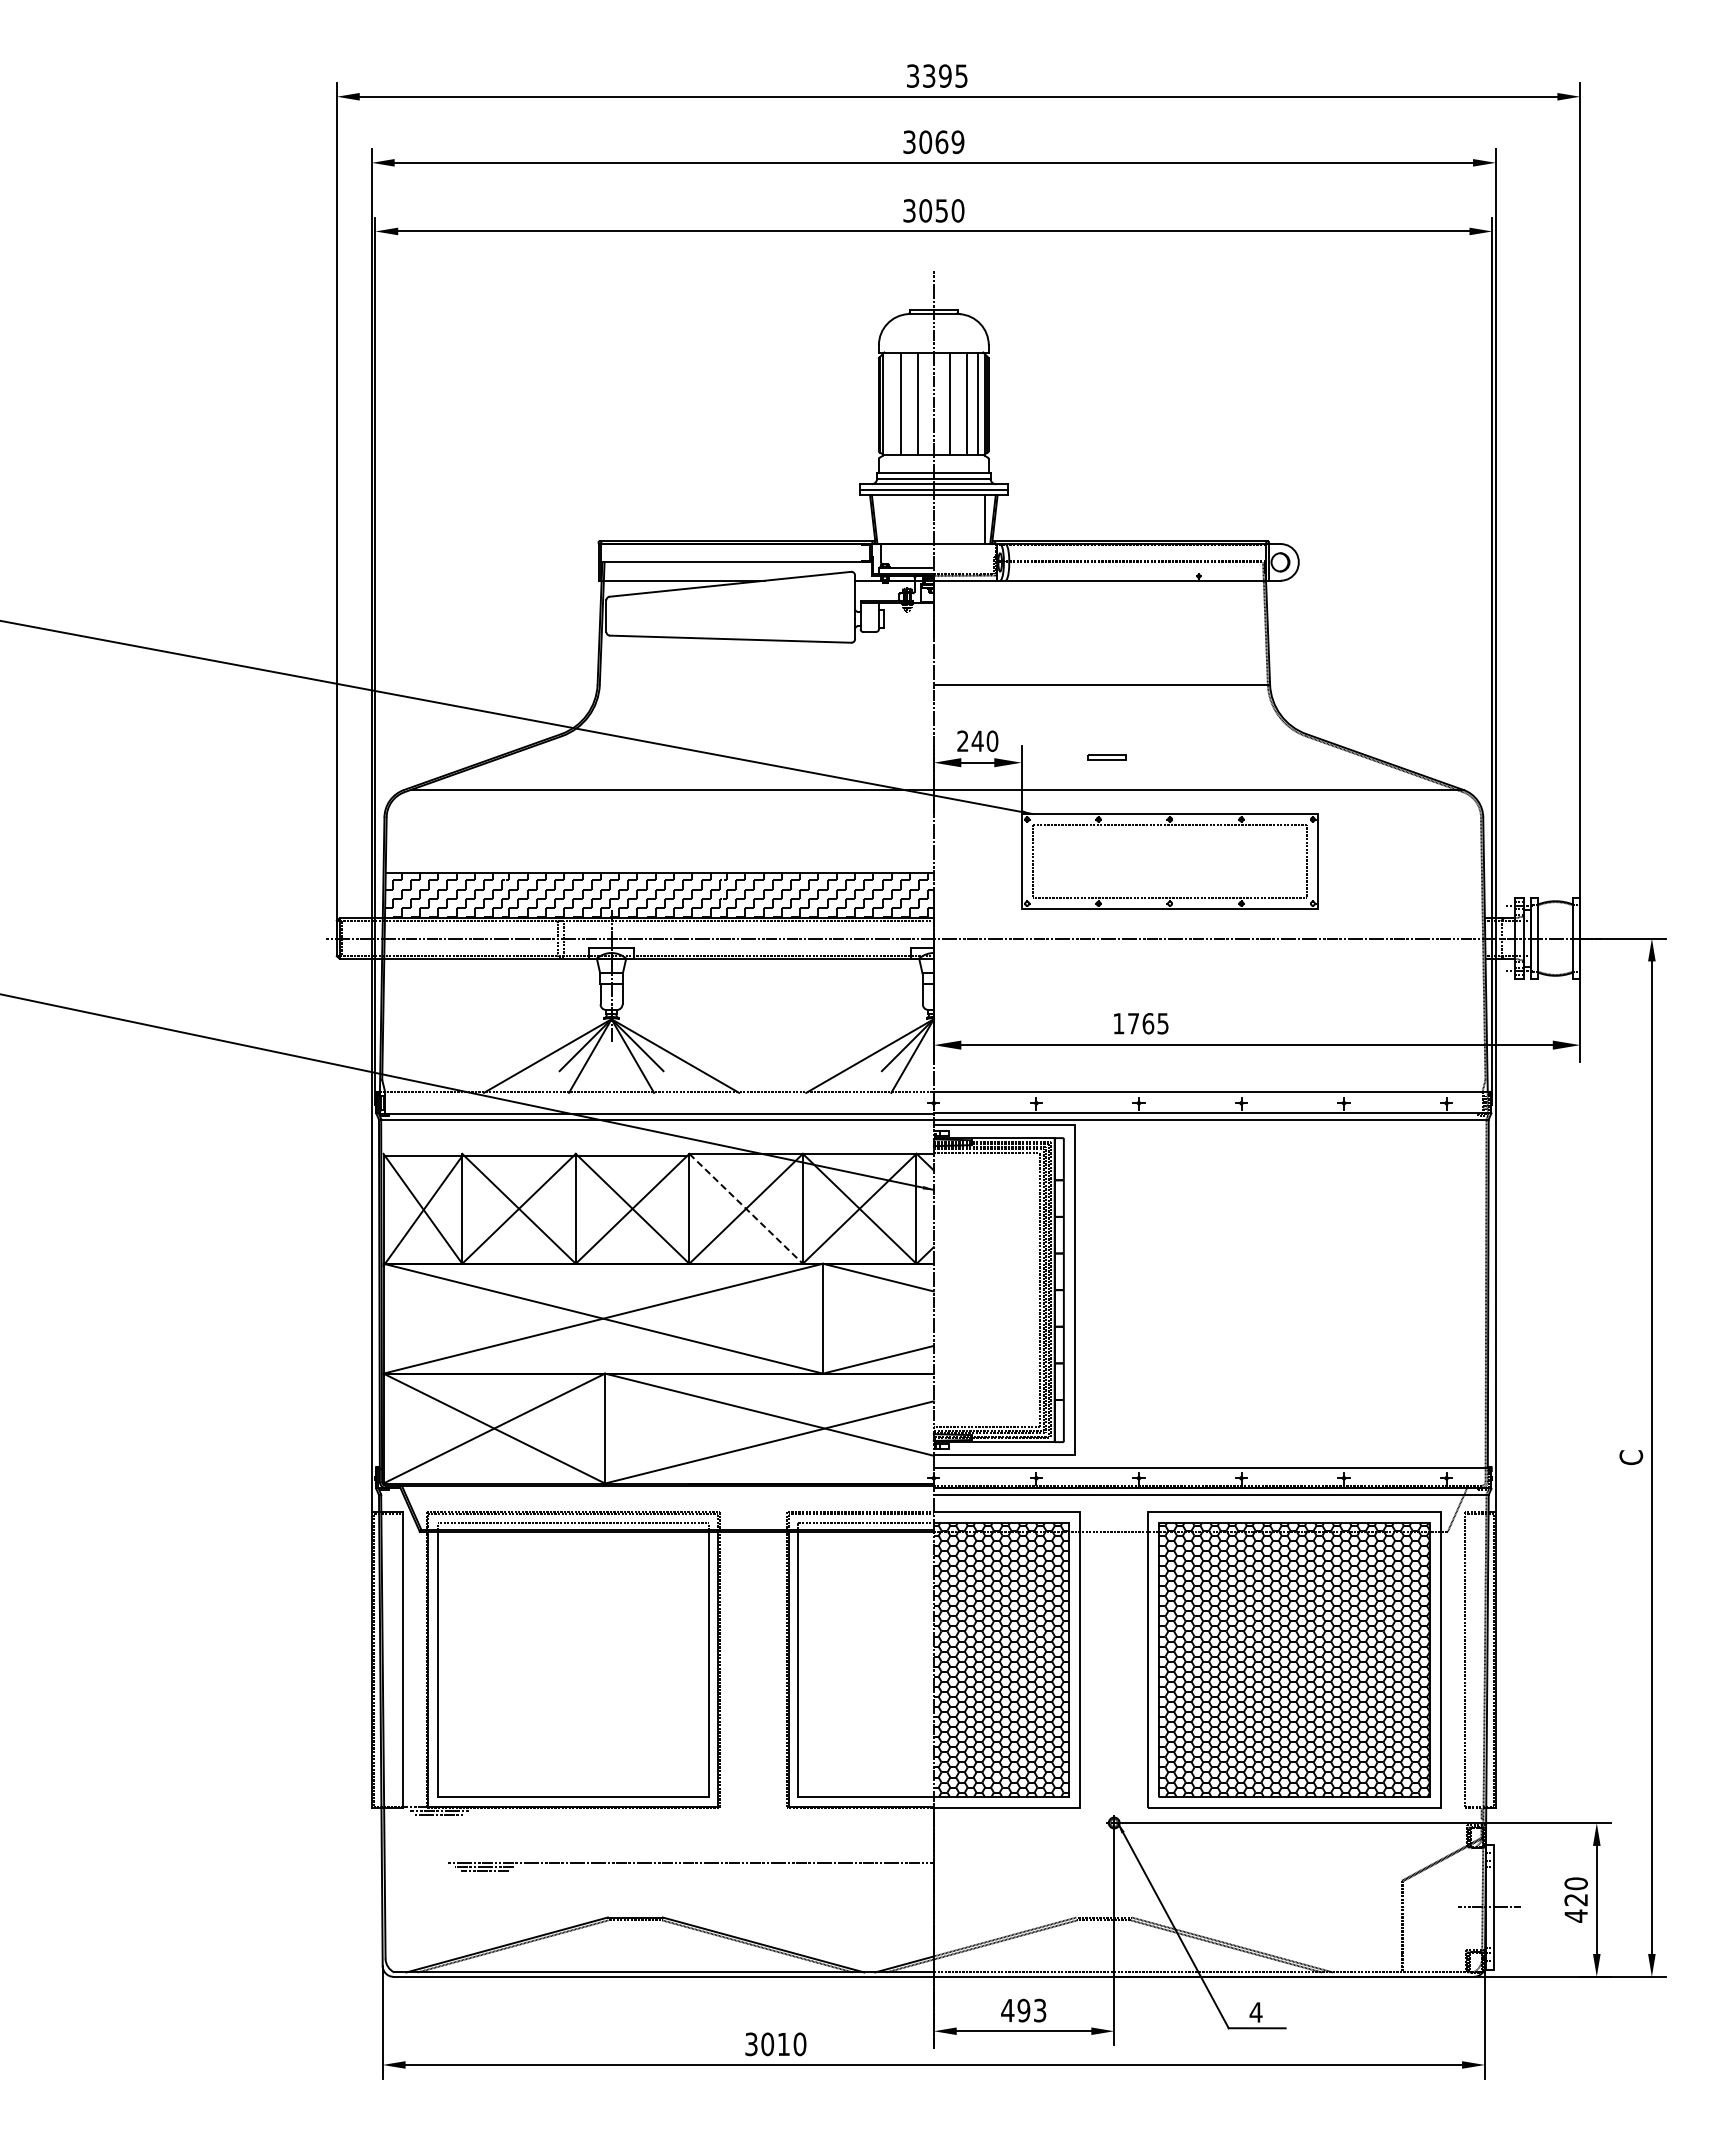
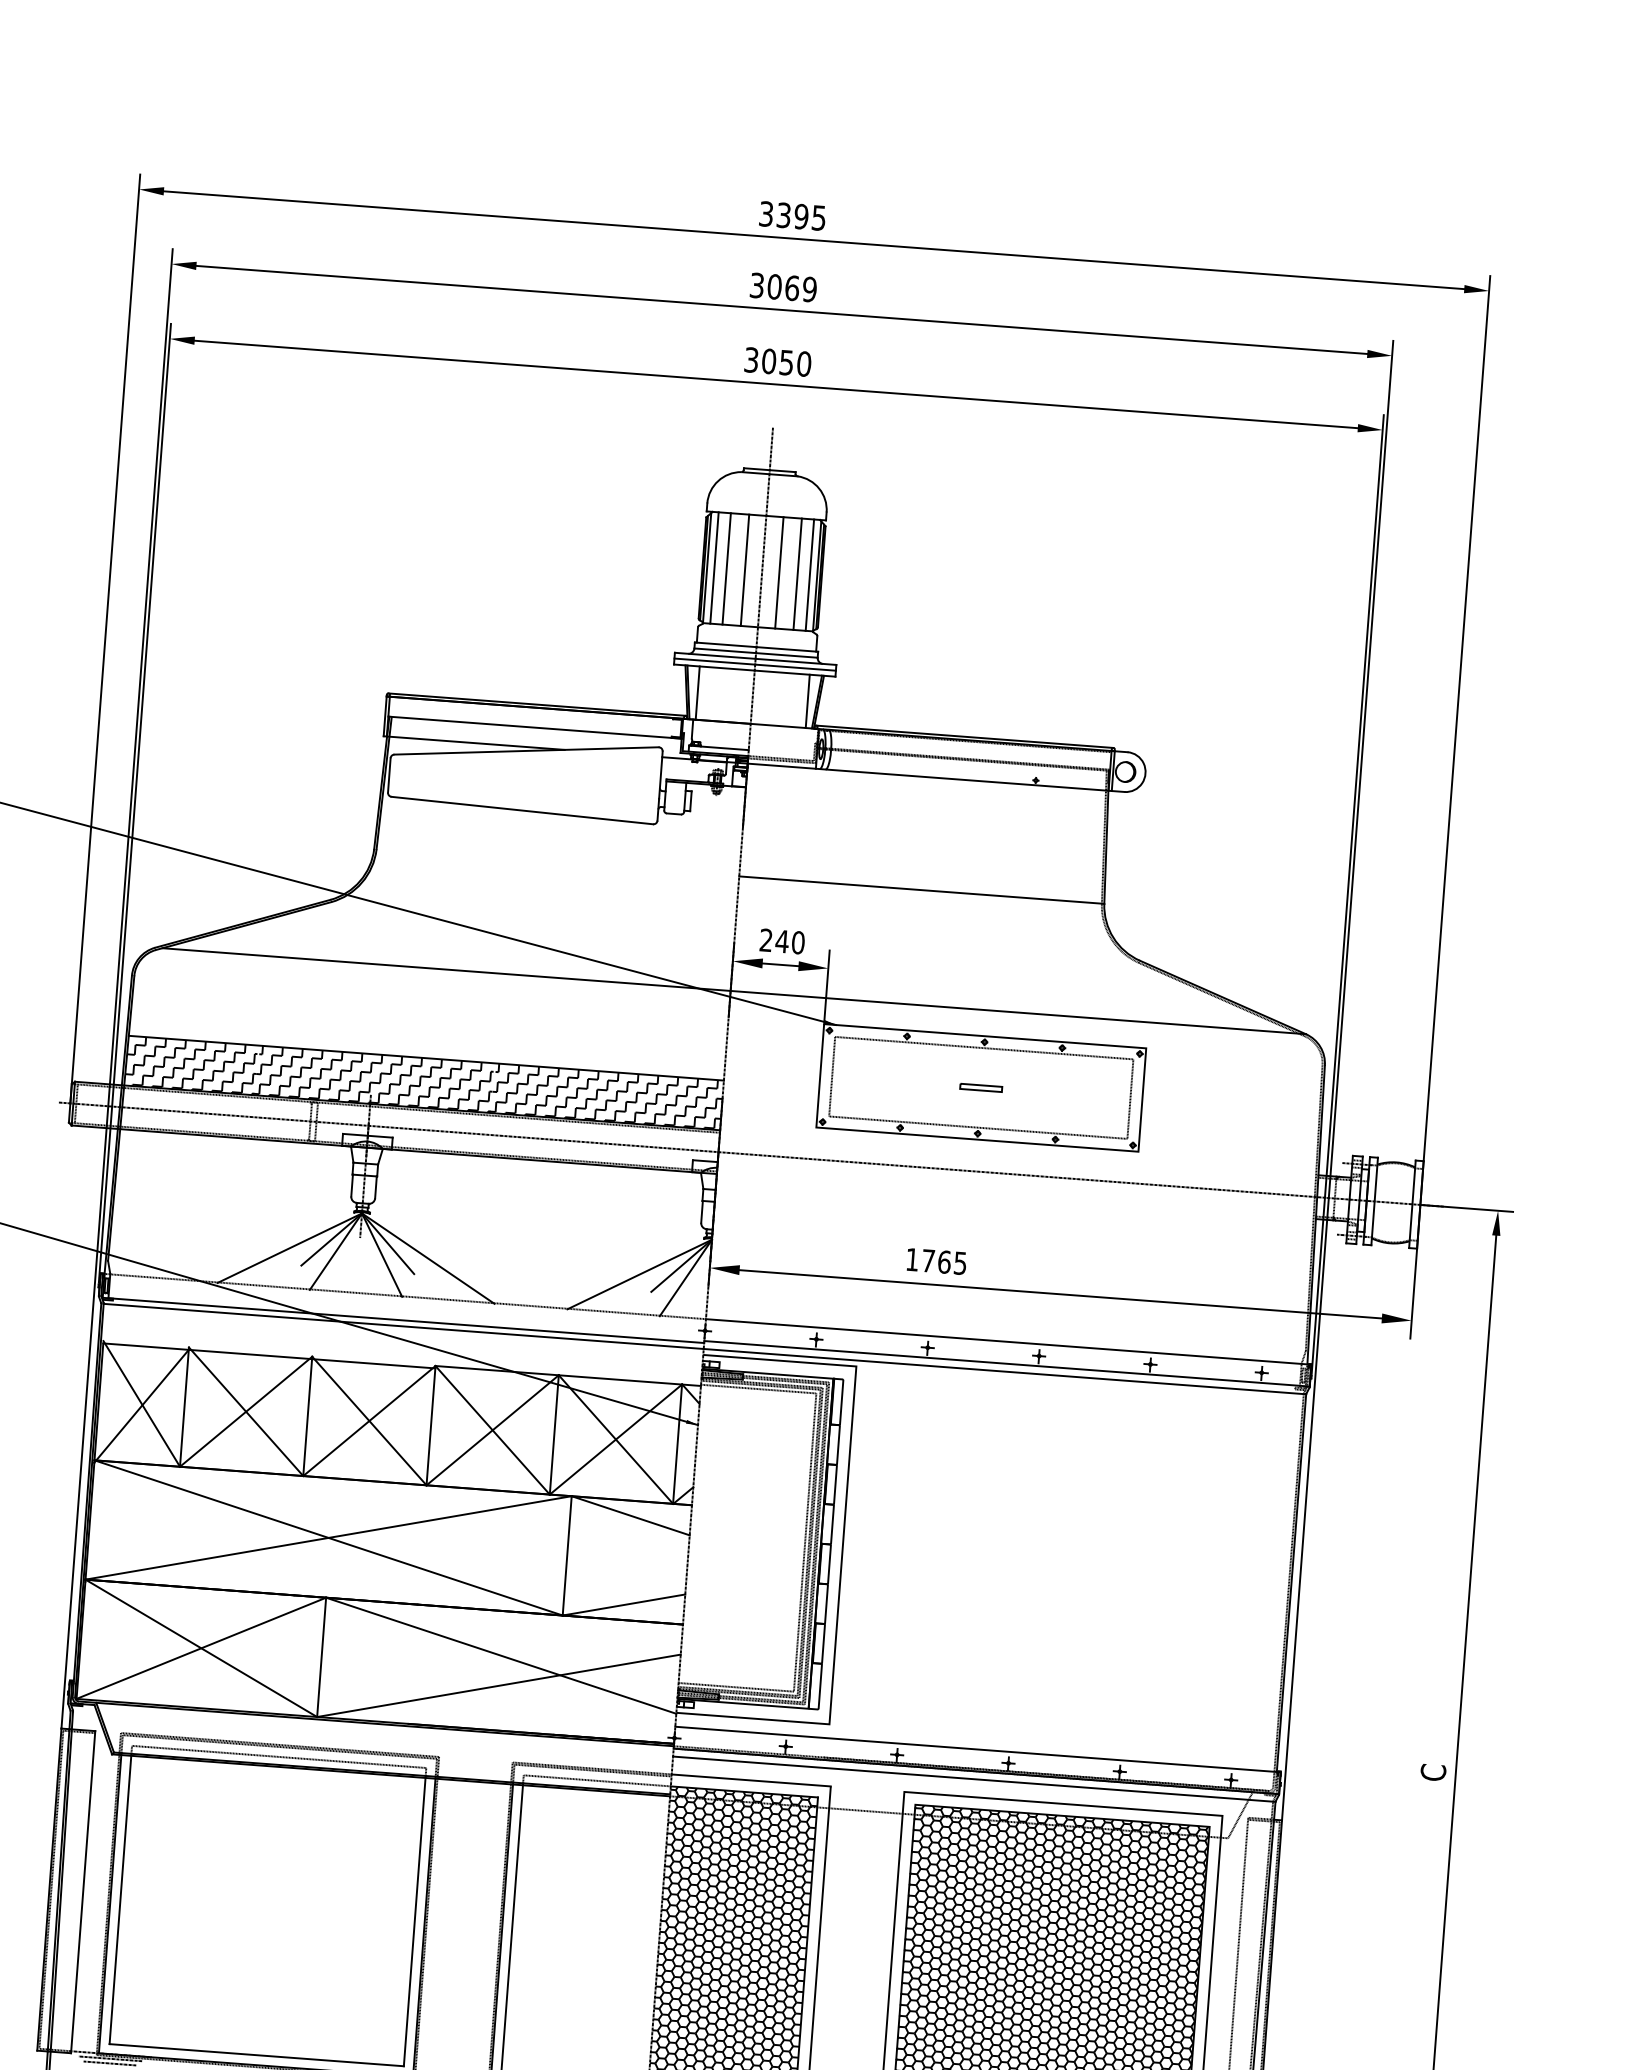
line: (889, 403) -> (714, 567), added
line: (883, 519) -> (698, 693), added
part: (1106, 757) -> (980, 1087), moved
line: (746, 1208) -> (493, 1429), dashed -> solid

